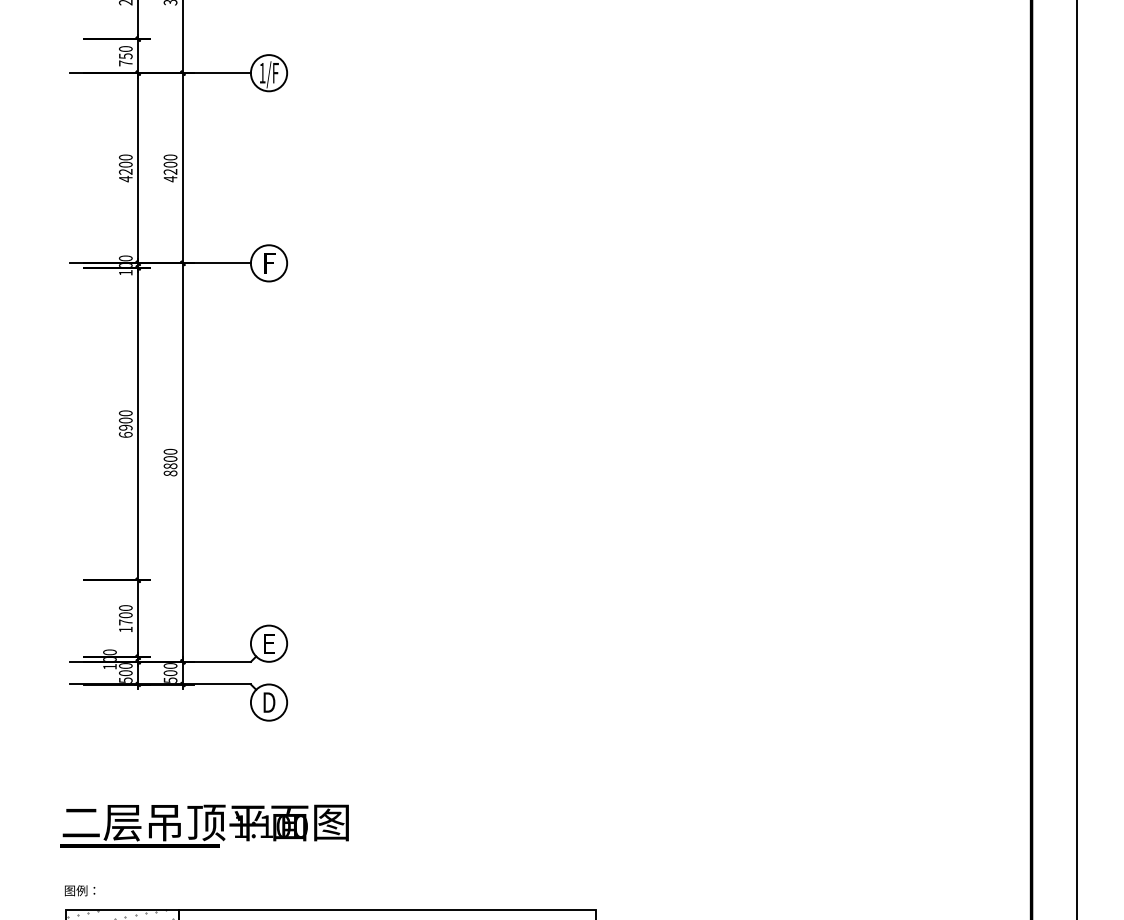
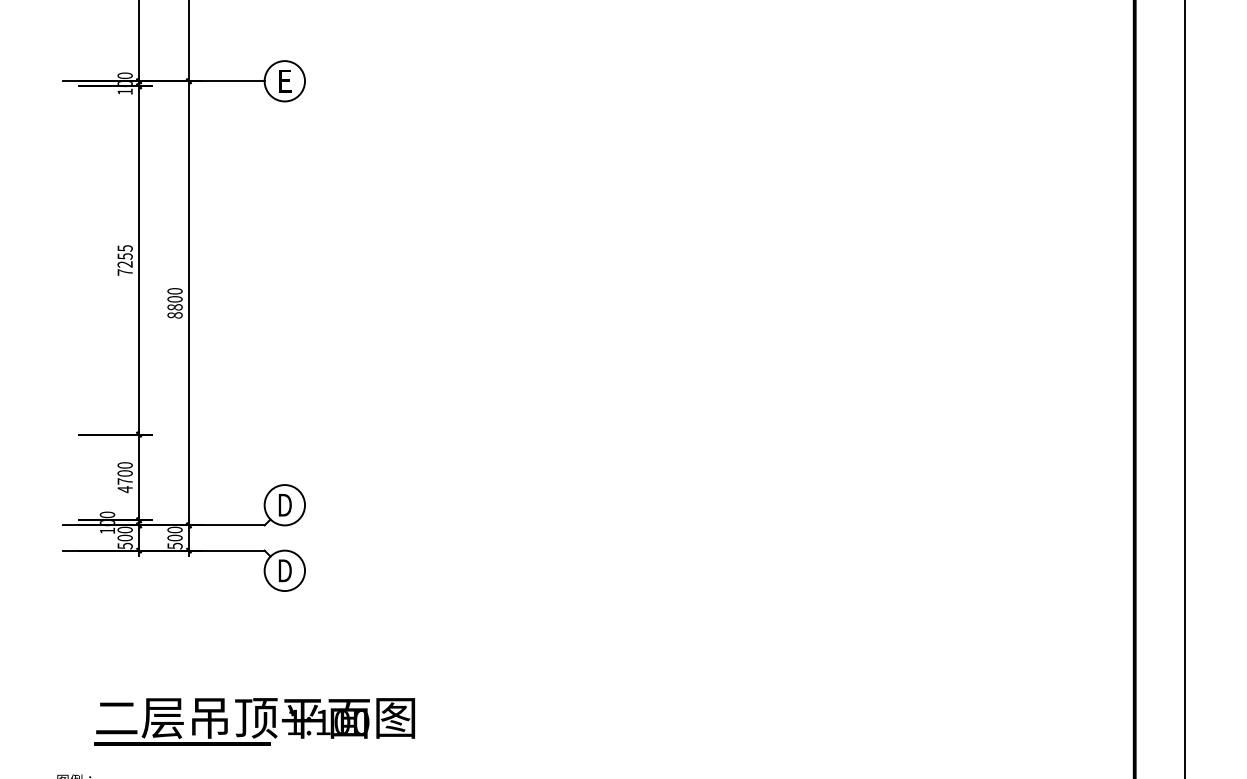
text: (270, 263) -> (286, 81), F -> E
text: (125, 423) -> (124, 259), 6900 -> 7255
text: (125, 629) -> (124, 489), 1700 -> 4700
text: (269, 643) -> (285, 504), E -> D
text: (204, 825) -> (254, 721), moved

